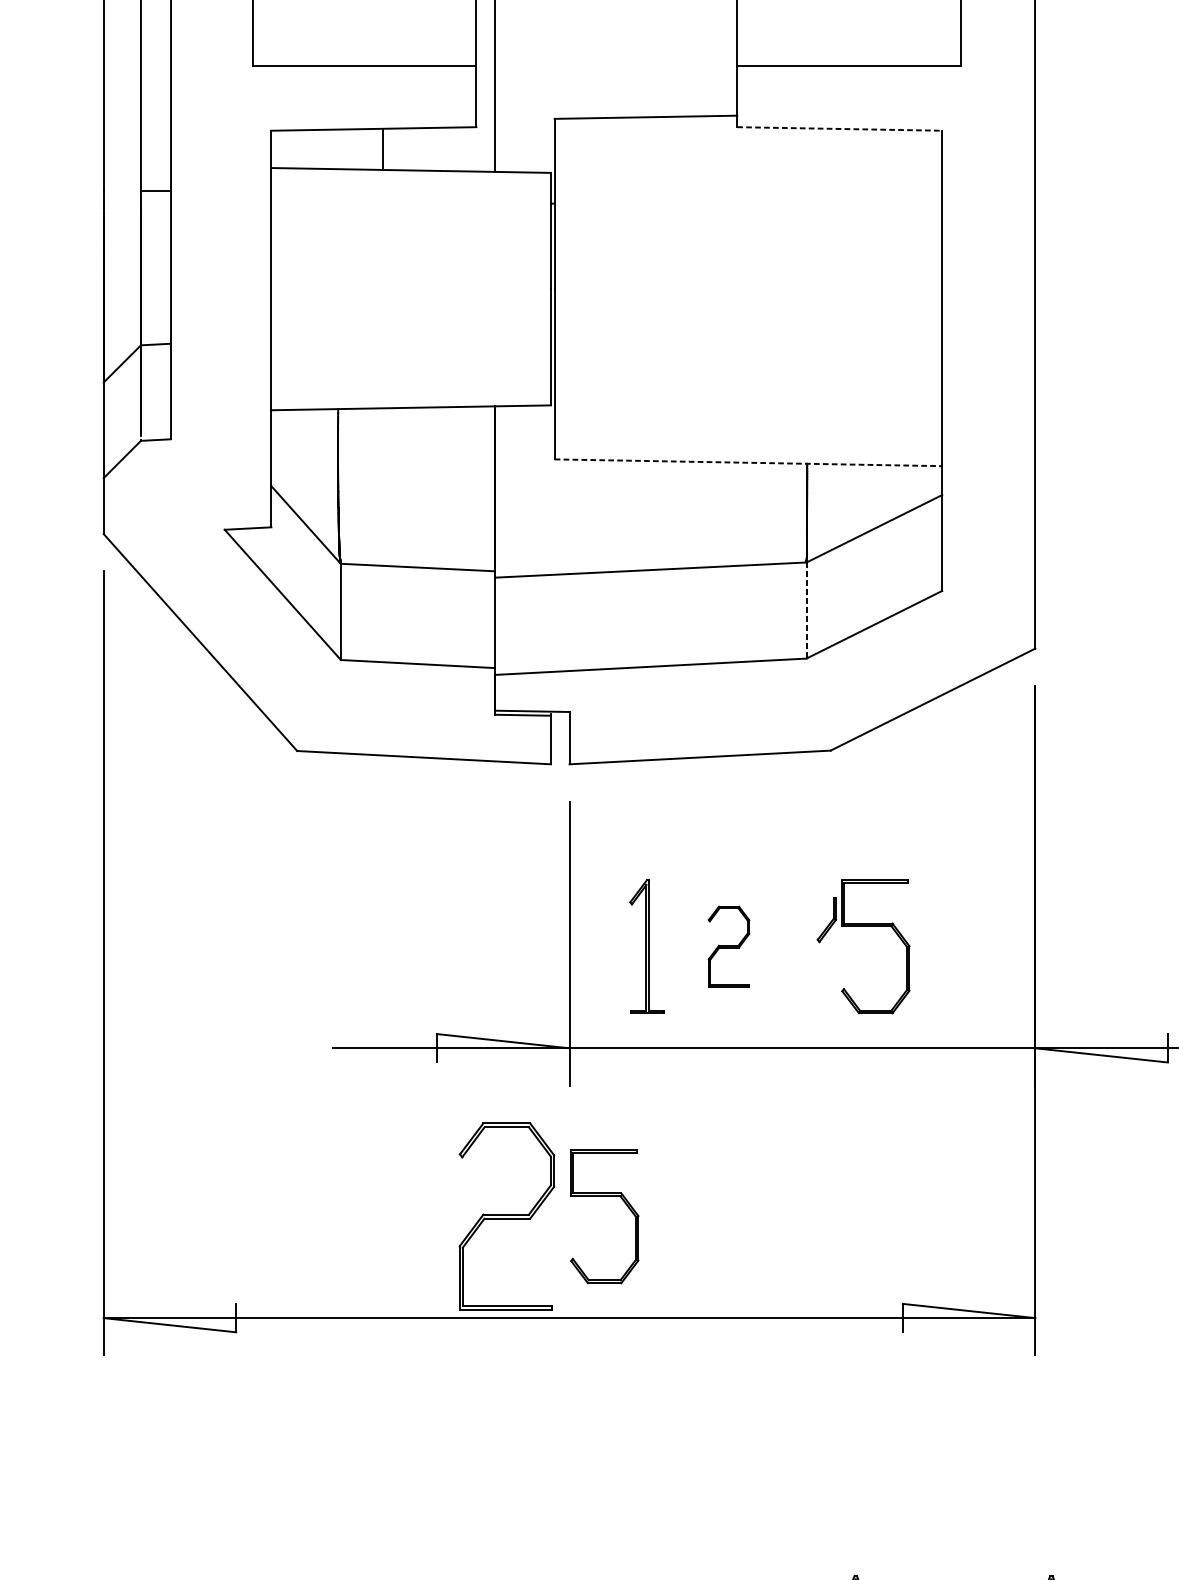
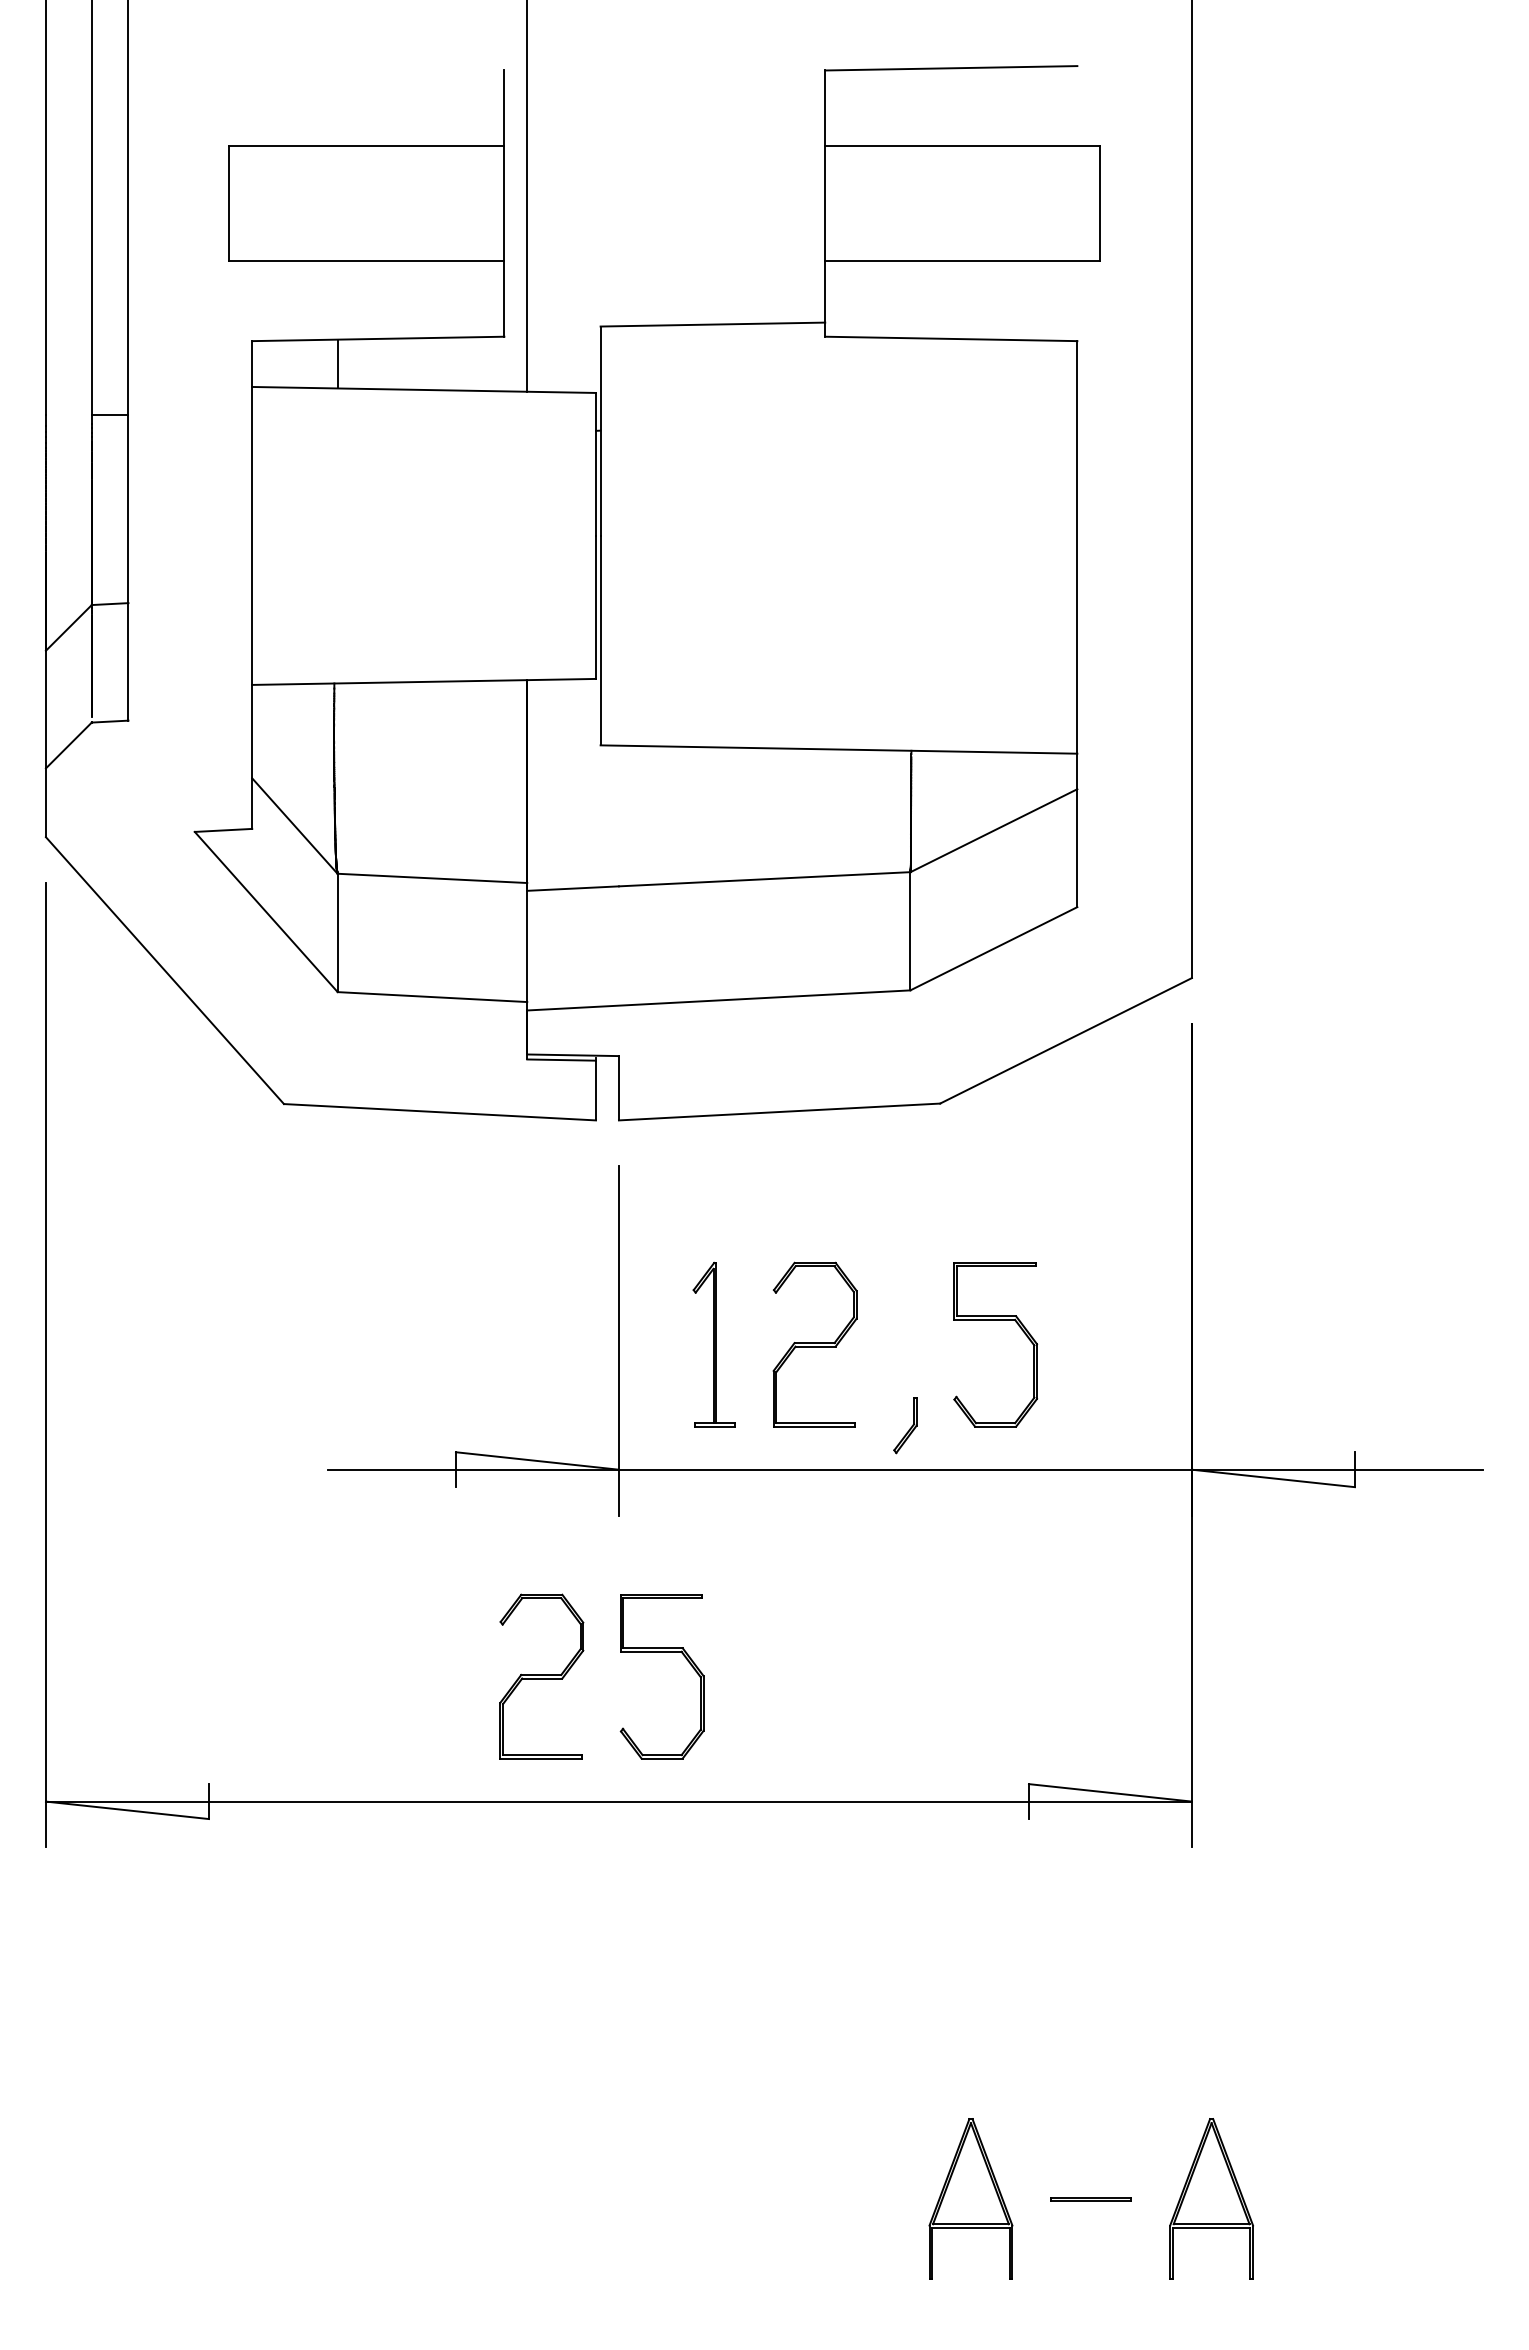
line: (839, 128) -> (951, 338), dashed -> solid
line: (383, 148) -> (337, 363), moved
line: (748, 462) -> (839, 749), dashed -> solid
line: (806, 610) -> (910, 931), dashed -> solid
part: (826, 919) -> (905, 1425), moved
part: (728, 946) -> (814, 1344), size x1.67
part: (506, 1216) -> (541, 1676), size x0.71

